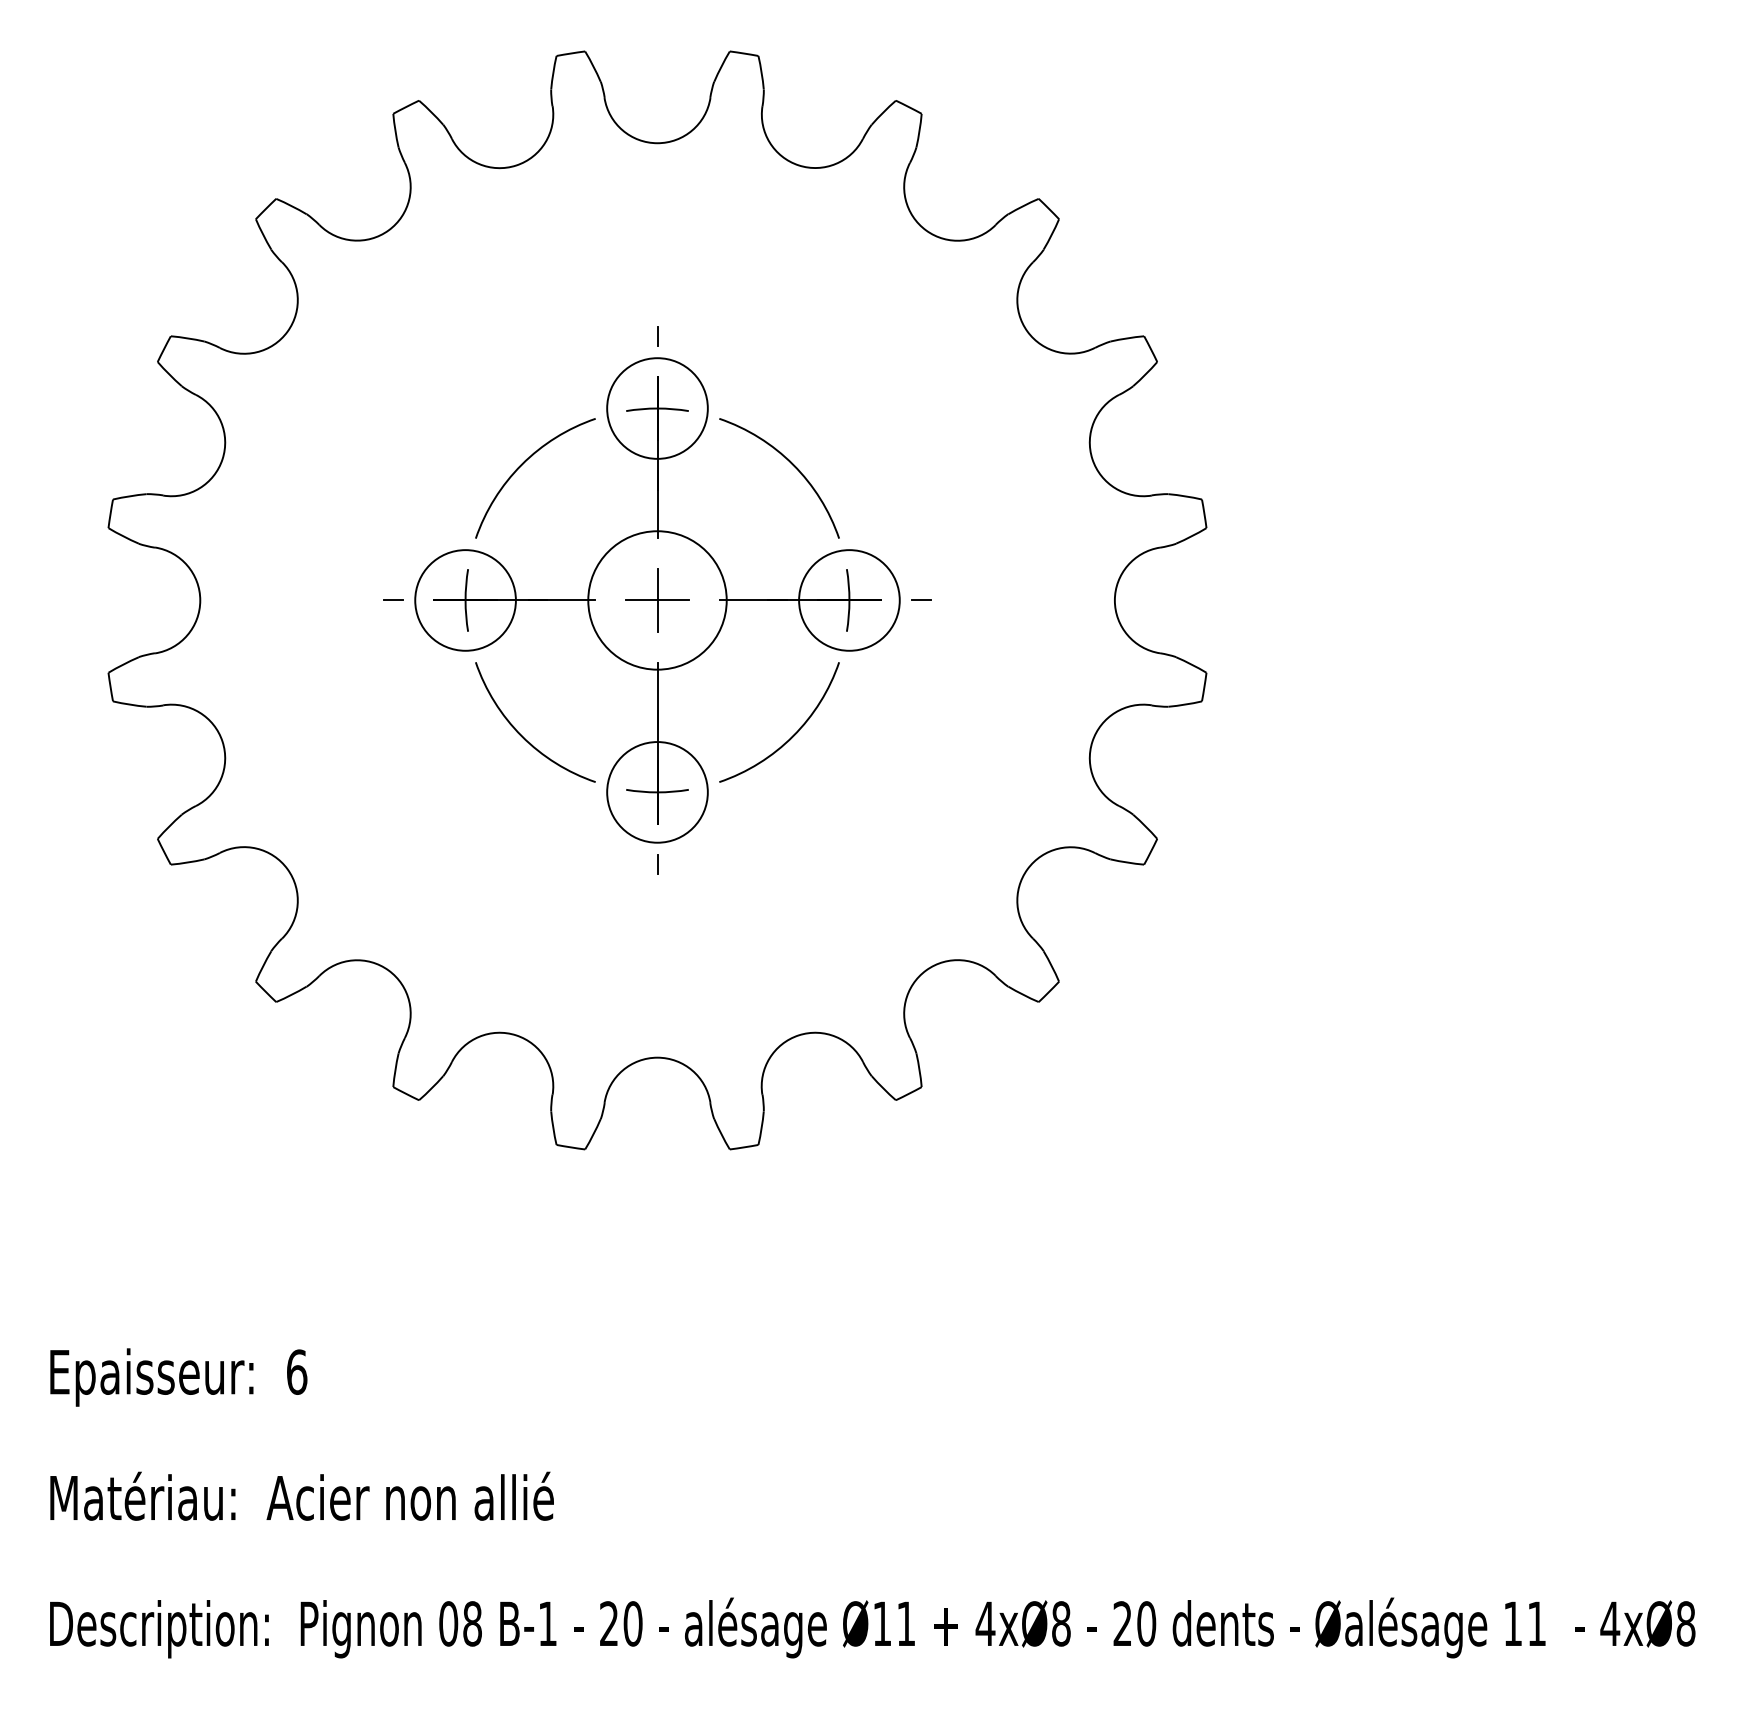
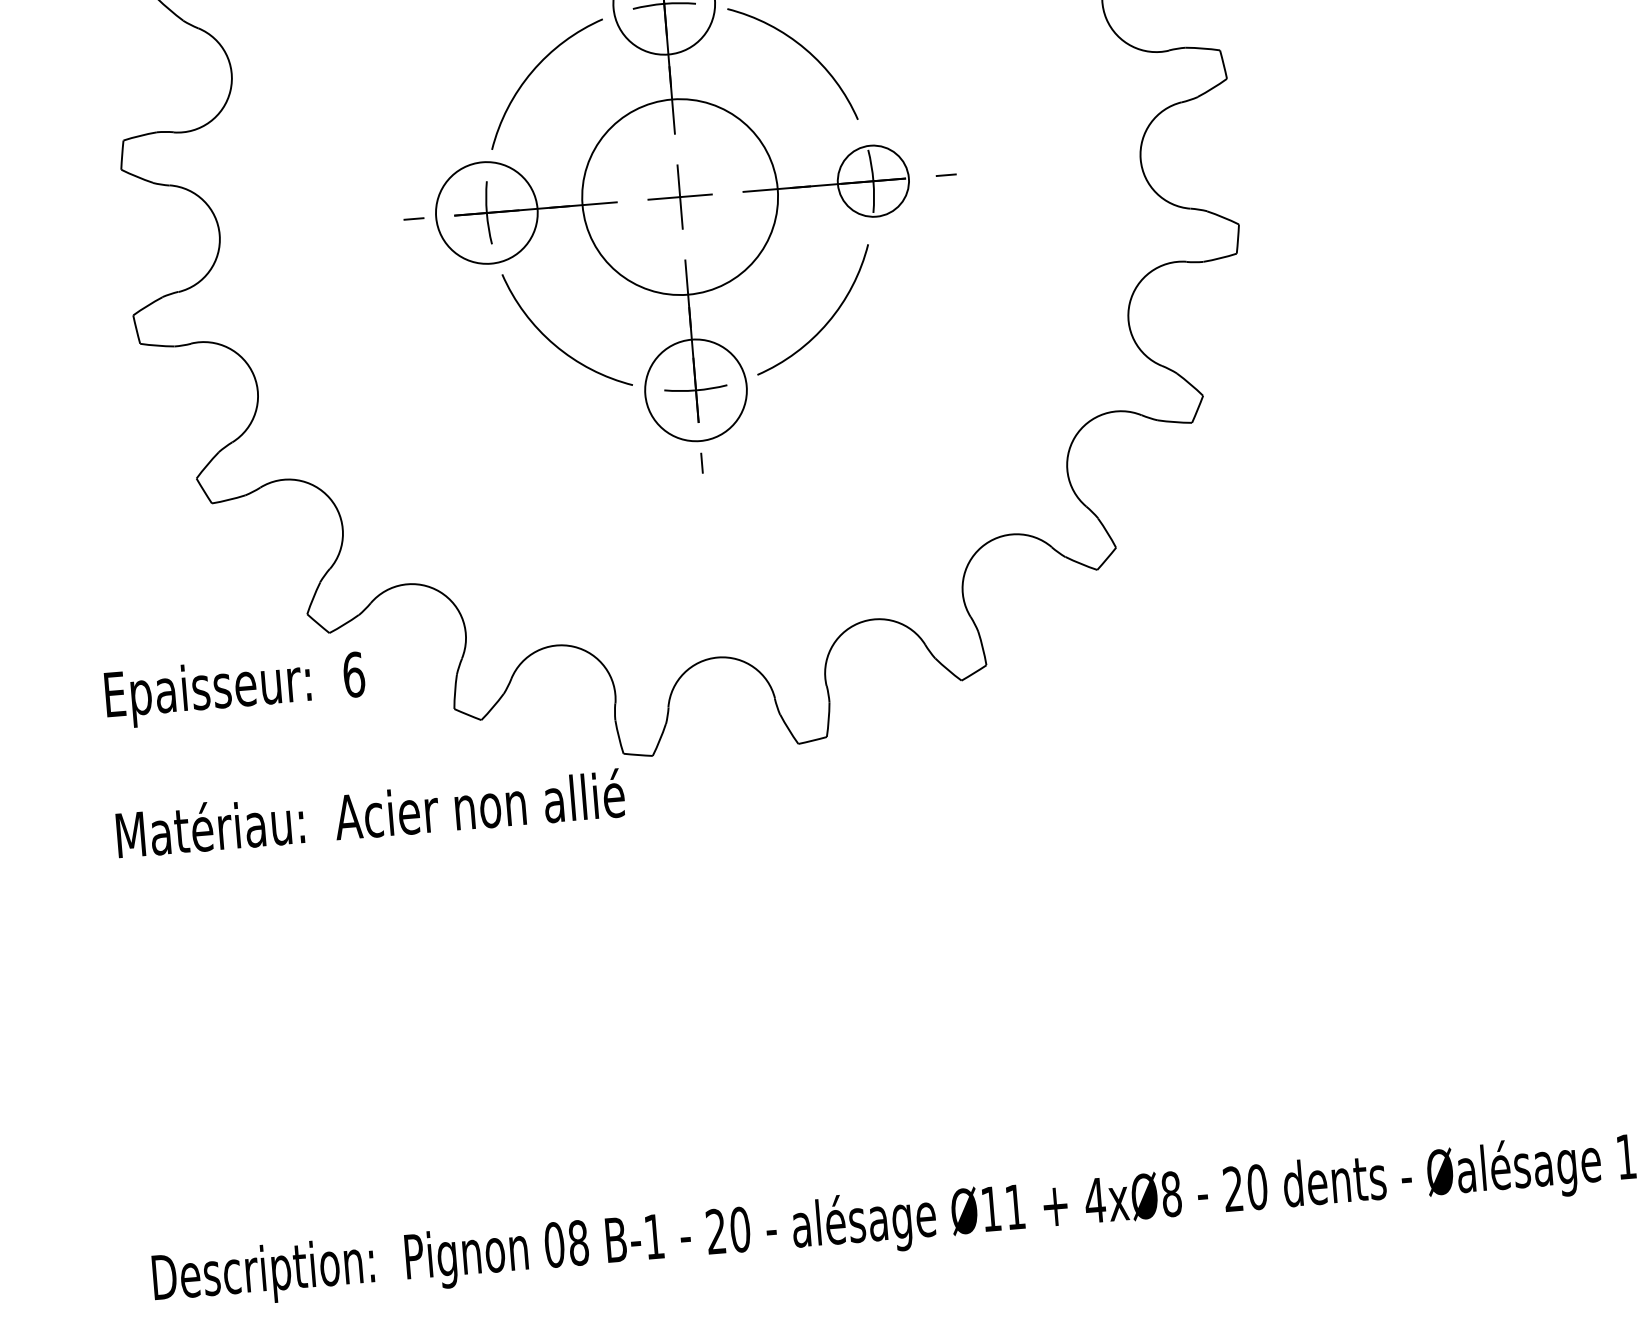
circle: (657, 600) -> (680, 197), size x1.4
circle: (849, 600) -> (873, 181), size x0.7
text: (178, 1377) -> (235, 689), moved
text: (301, 1495) -> (369, 812), moved

